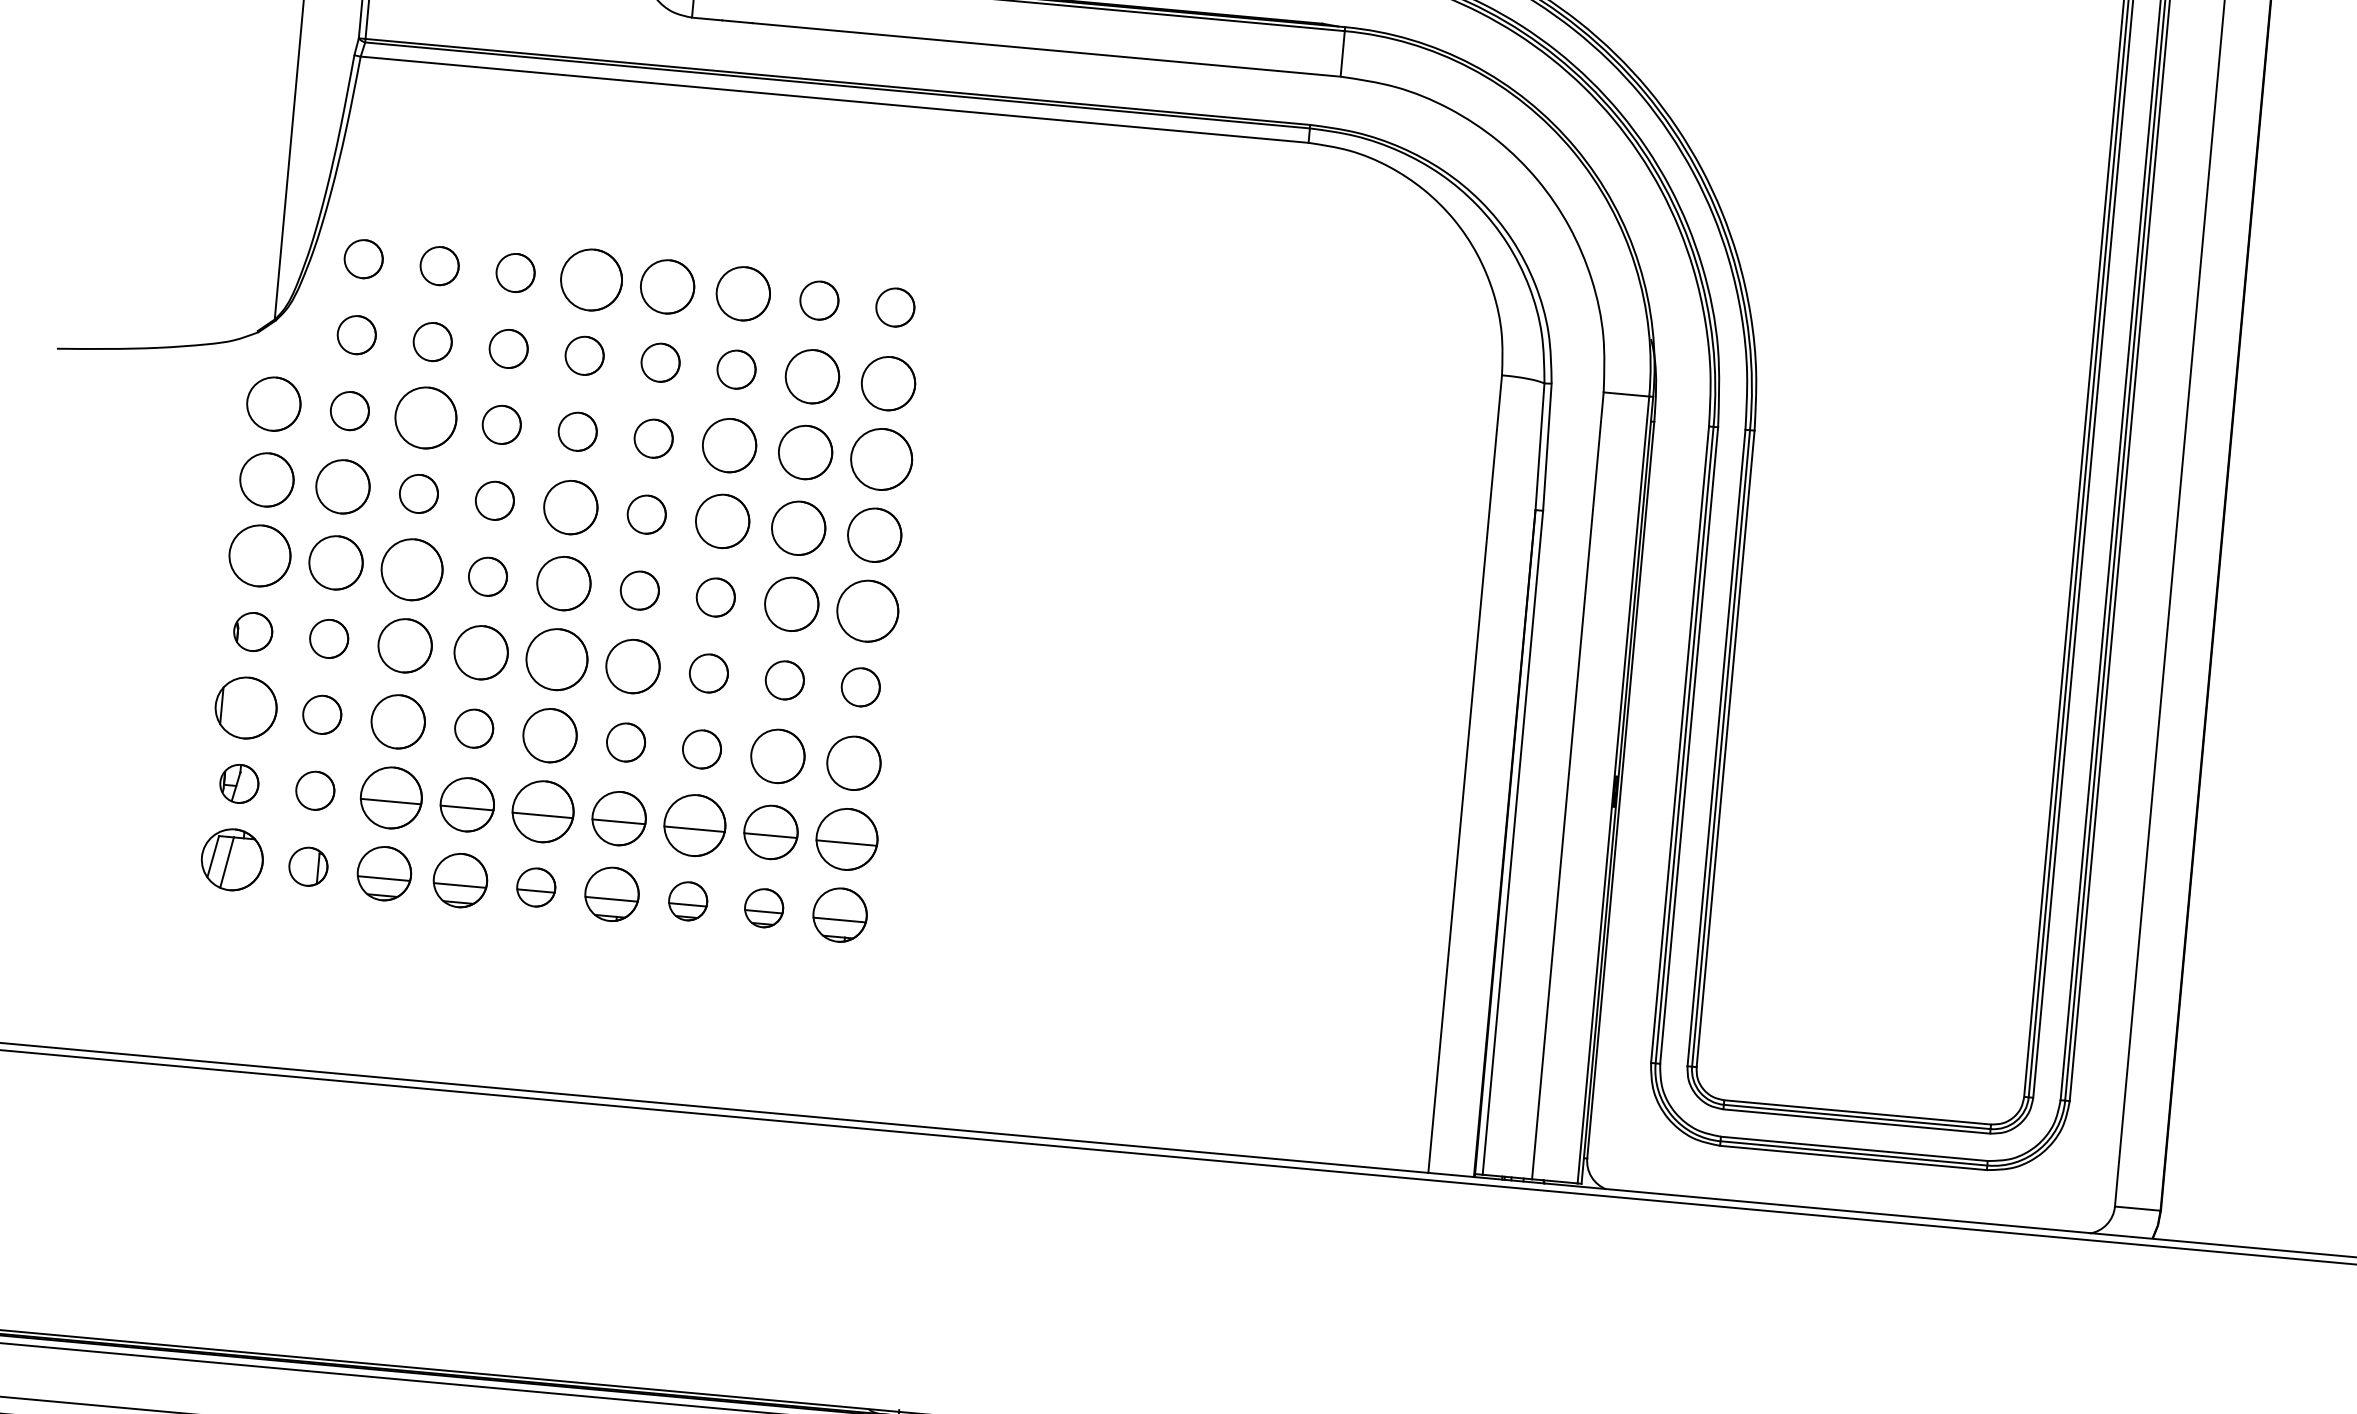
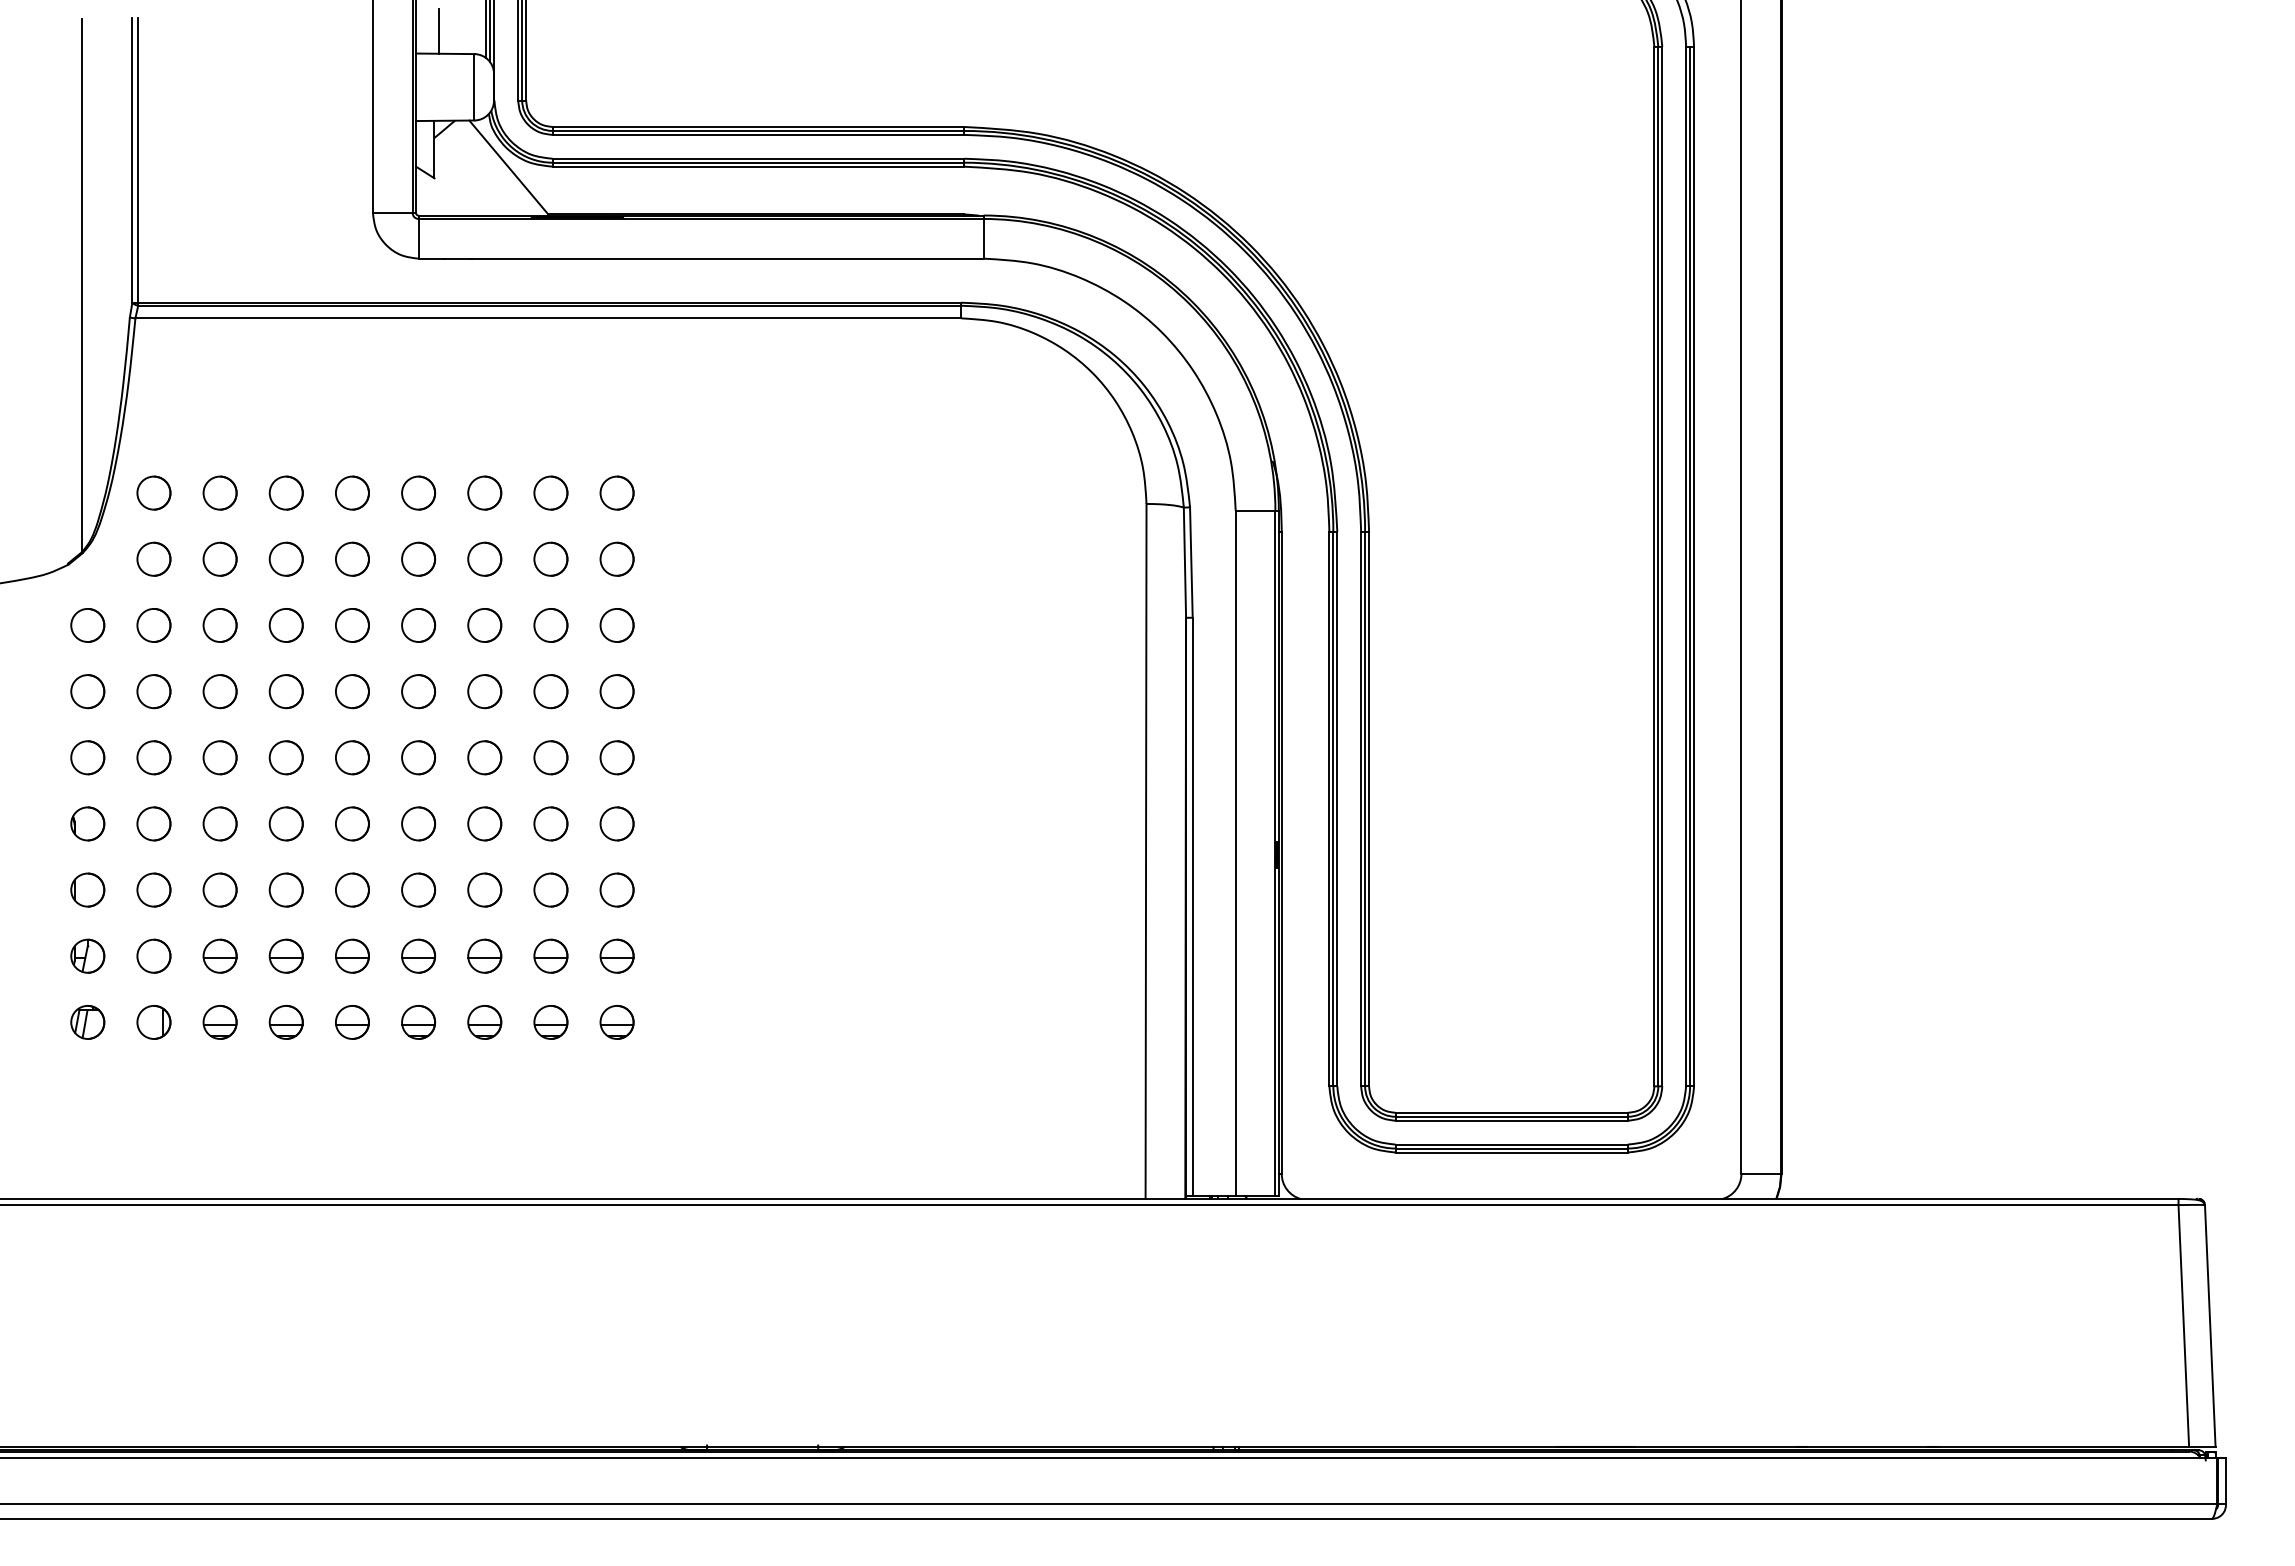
circle: (591, 279) -> (352, 492), size x0.62
circle: (667, 286) -> (418, 492), size x0.71
circle: (743, 292) -> (484, 492), size x0.71
circle: (812, 375) -> (550, 558), size x0.71
circle: (887, 382) -> (616, 558), size x0.71
circle: (273, 404) -> (87, 625), size x0.71
circle: (425, 417) -> (219, 625), size x0.62
circle: (729, 445) -> (484, 625), size x0.71
circle: (805, 452) -> (550, 625), size x0.71
circle: (880, 459) -> (616, 625), size x0.62
circle: (266, 479) -> (87, 691), size x0.71
circle: (342, 486) -> (153, 691), size x0.71
circle: (570, 507) -> (352, 691), size x0.71
circle: (722, 521) -> (484, 691), size x0.71
circle: (798, 528) -> (550, 691), size x0.71
circle: (873, 535) -> (616, 691), size x0.71
circle: (259, 555) -> (87, 757), size x0.62
circle: (335, 562) -> (153, 757), size x0.71
circle: (411, 569) -> (219, 757), size x0.62
circle: (564, 583) -> (352, 757), size x0.71
circle: (791, 604) -> (550, 757), size x0.71
circle: (867, 610) -> (616, 757), size x0.62
circle: (404, 645) -> (219, 823), size x0.71
circle: (480, 652) -> (285, 823), size x0.71
circle: (557, 659) -> (352, 823), size x0.62
circle: (632, 666) -> (418, 823), size x0.71
part: (246, 707) -> (87, 889), size x0.62
circle: (397, 721) -> (219, 889), size x0.71
circle: (550, 734) -> (352, 889), size x0.71
circle: (777, 755) -> (550, 889), size x0.71
circle: (853, 762) -> (616, 889), size x0.71
part: (390, 796) -> (219, 955), size x0.62
part: (466, 803) -> (285, 955), size x0.71
part: (543, 810) -> (352, 955), size x0.62
part: (619, 817) -> (418, 955), size x0.71
part: (694, 824) -> (484, 955), size x0.62
part: (770, 831) -> (550, 955), size x0.71
part: (846, 838) -> (616, 955), size x0.62
part: (232, 859) -> (87, 1022), size x0.62
part: (383, 873) -> (219, 1022), size x0.71
part: (459, 880) -> (285, 1022), size x0.71
part: (612, 894) -> (418, 1022), size x0.71
part: (839, 915) -> (616, 1022), size x0.71

